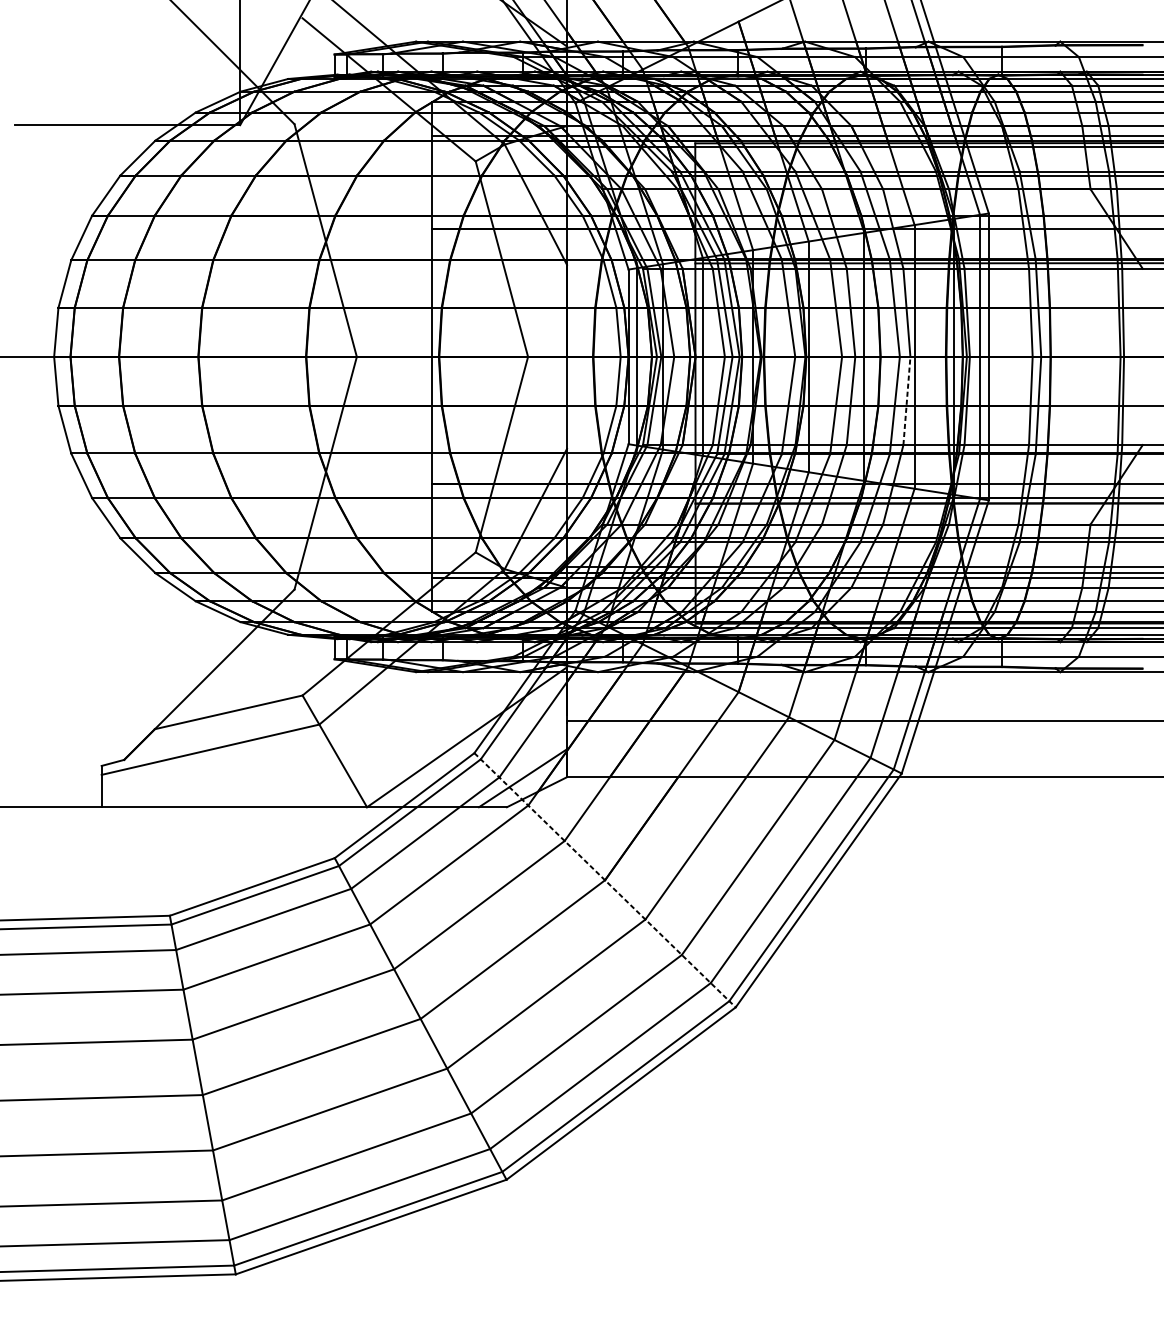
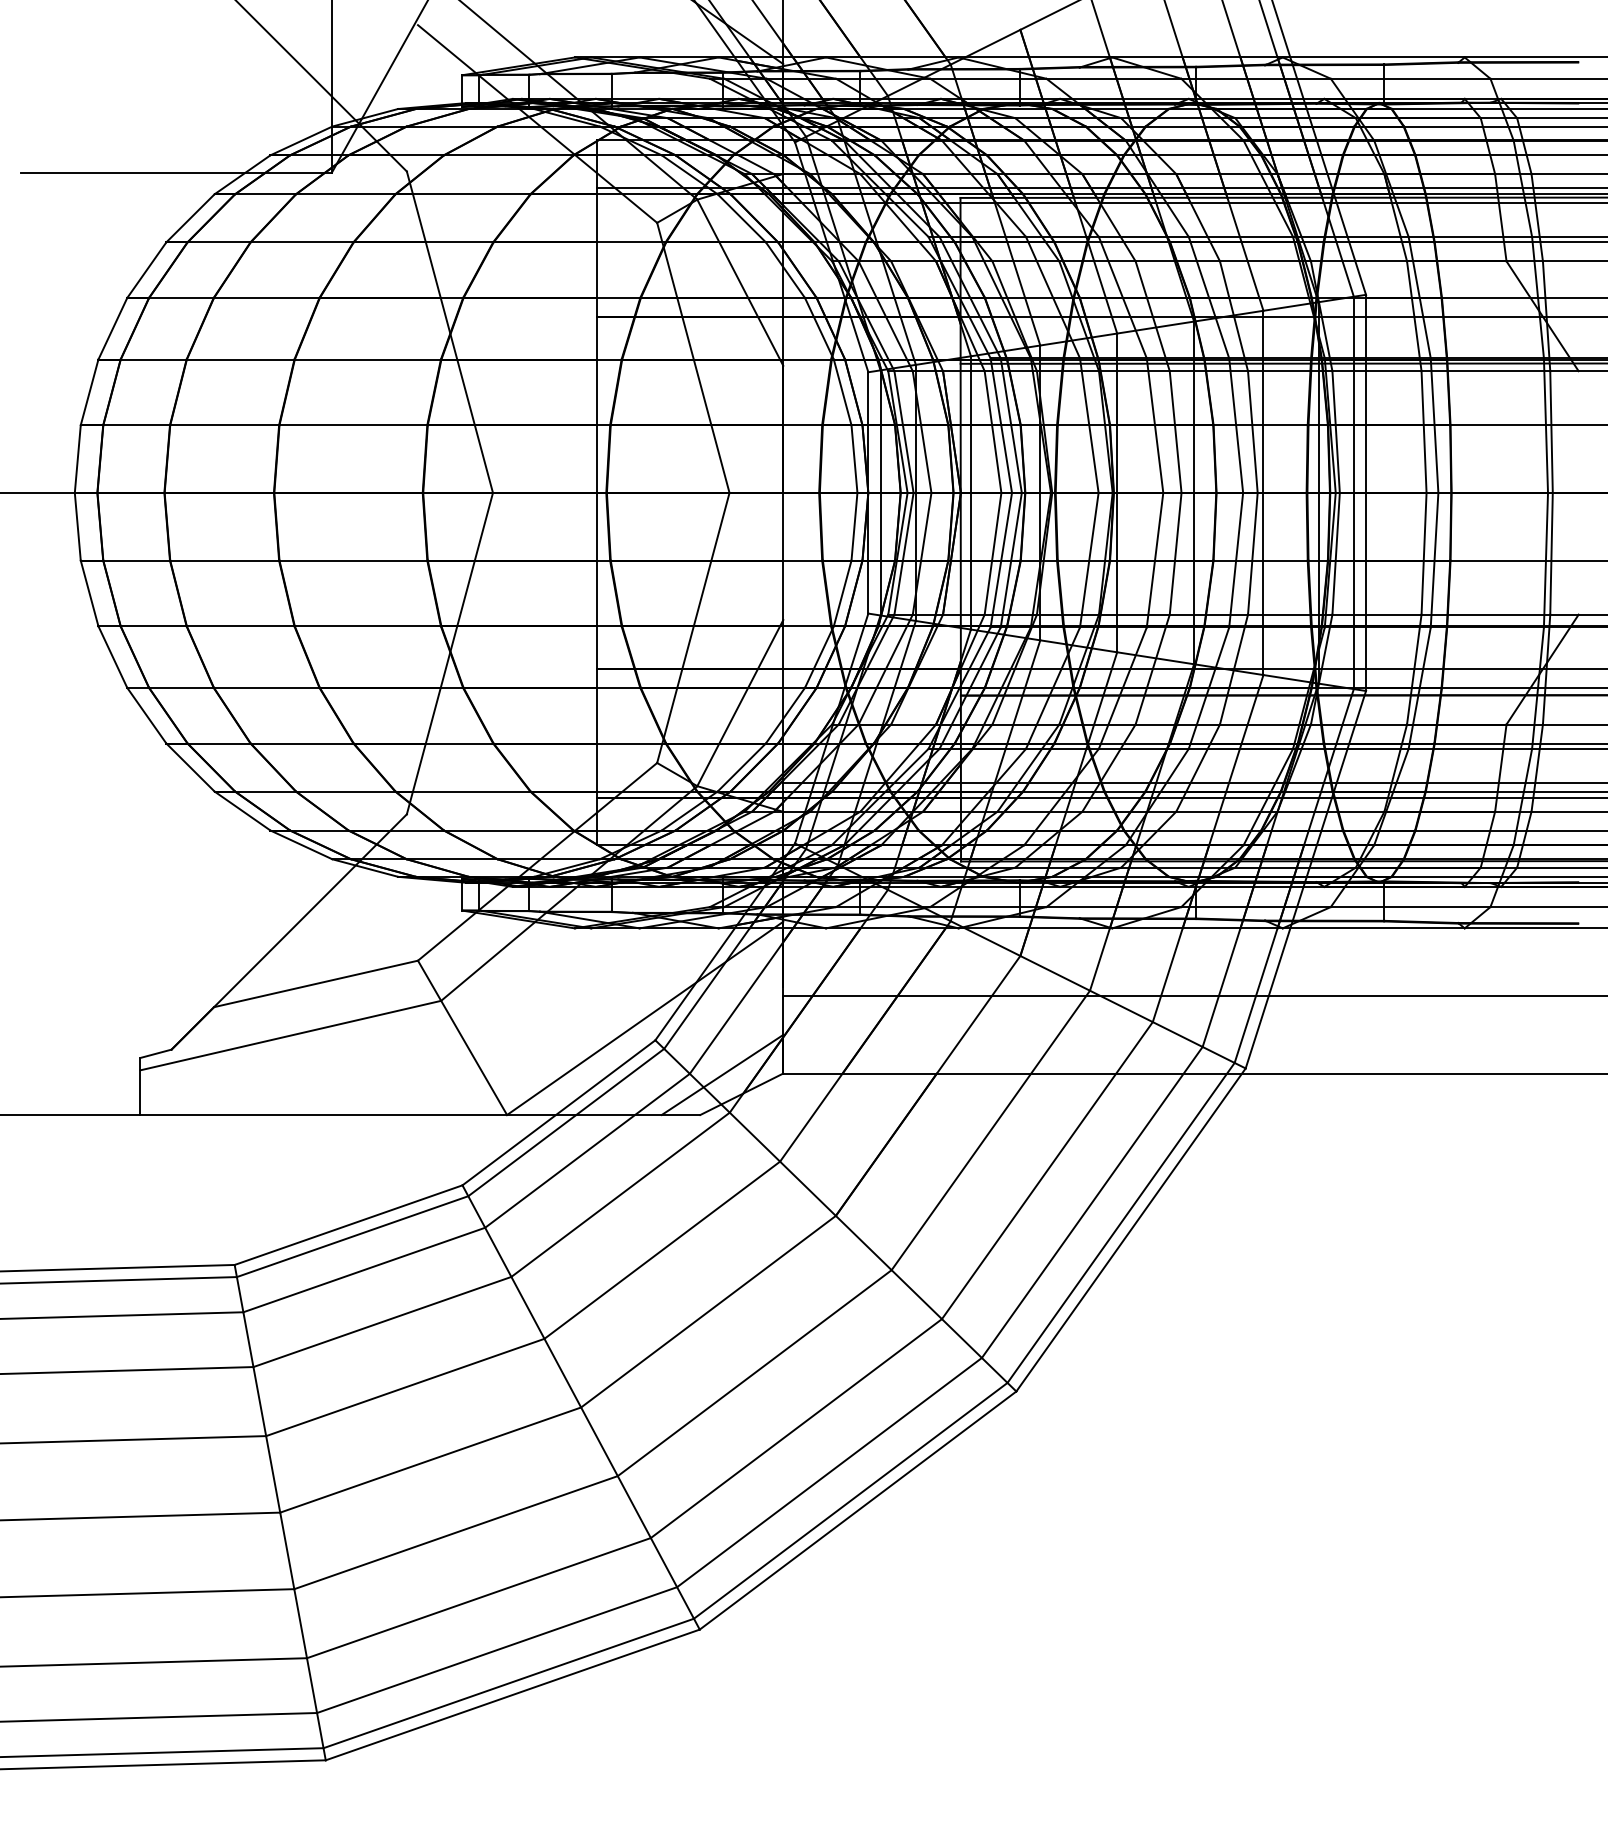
line: (906, 400) -> (1252, 553), dashed -> solid
line: (604, 879) -> (835, 1215), dashed -> solid

